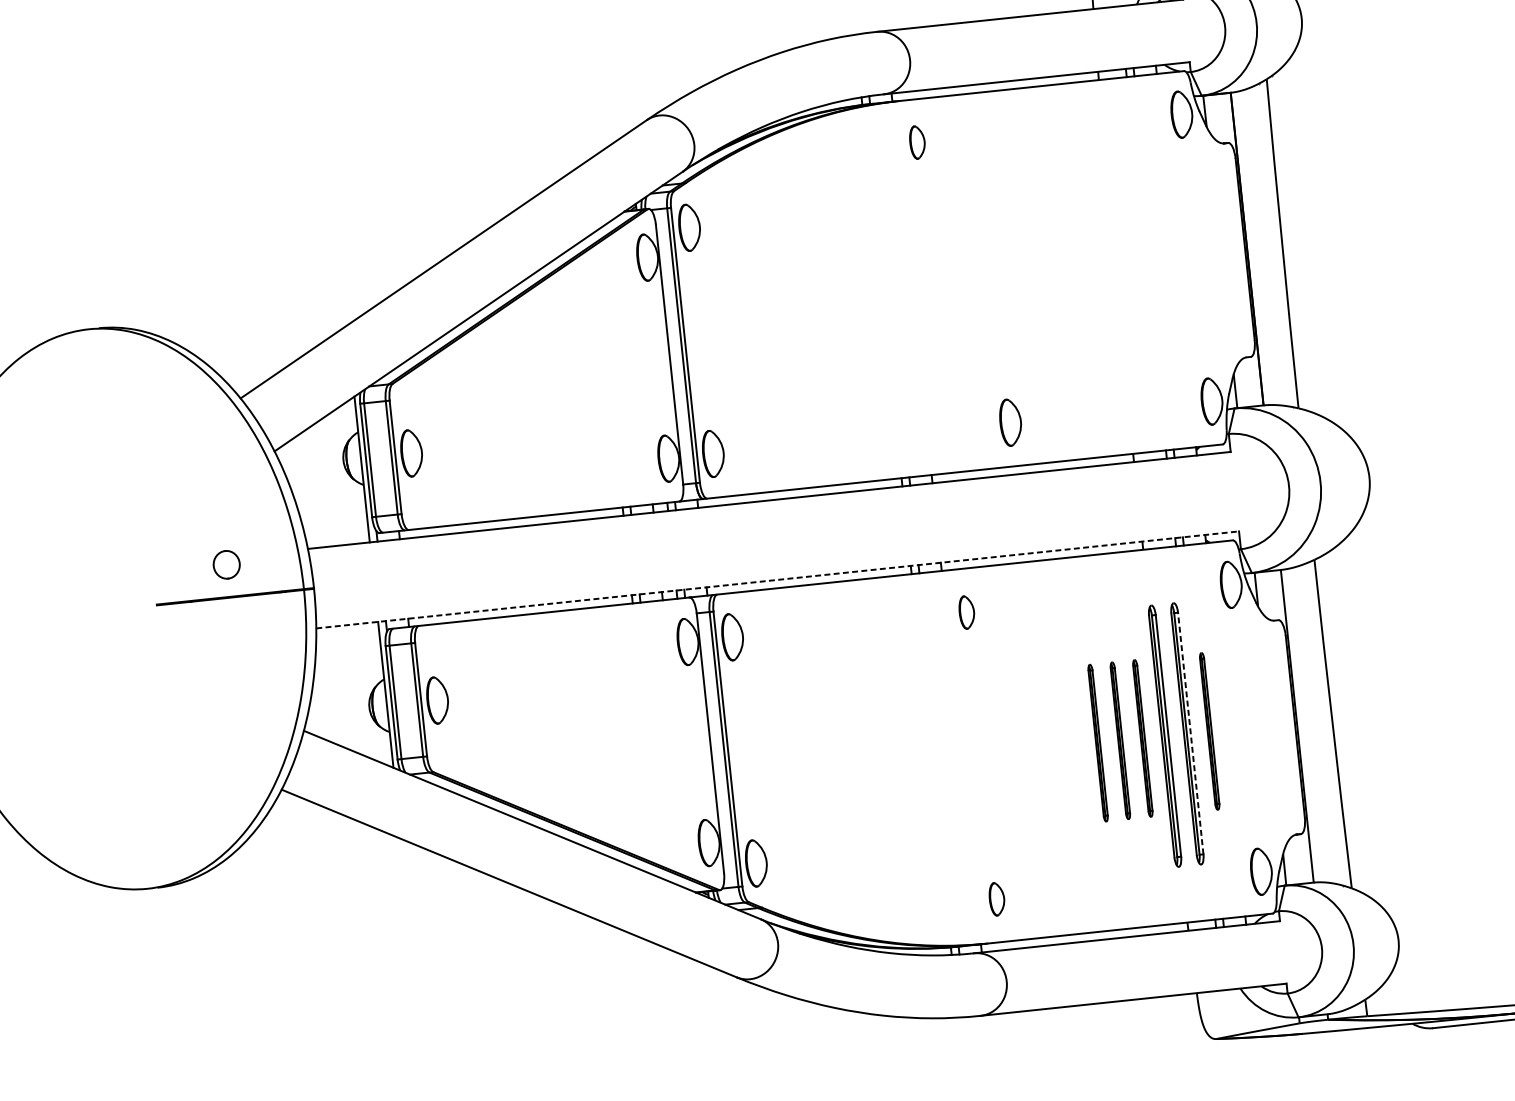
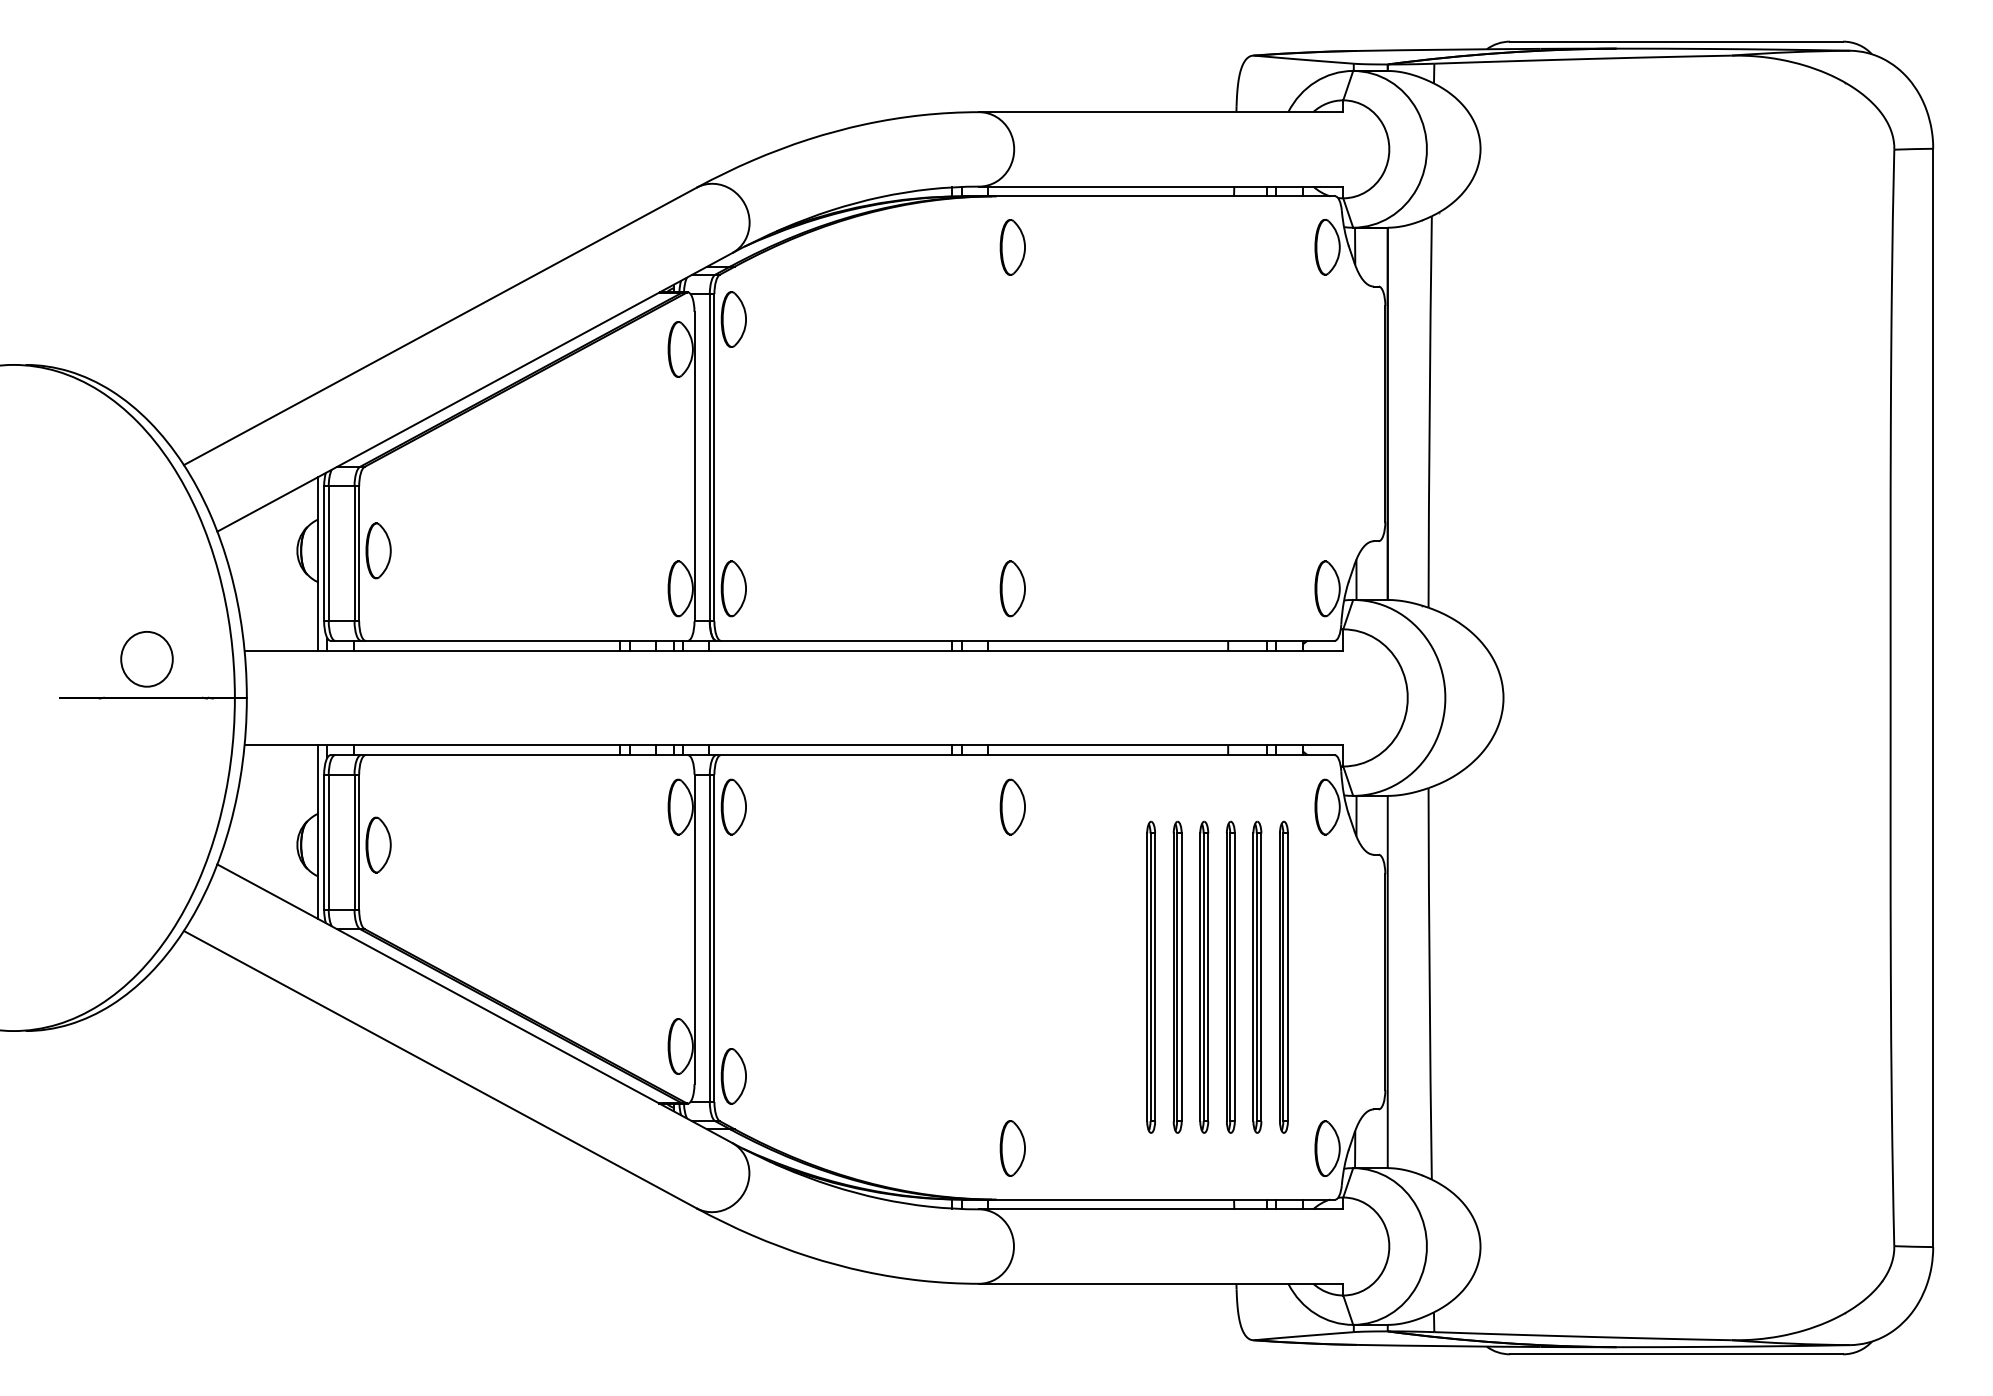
part: (917, 142) -> (1012, 247), size x1.43
part: (1010, 422) -> (1012, 588), moved
part: (226, 564) -> (146, 659), size x1.67
line: (778, 580) -> (794, 745), dashed -> solid
part: (966, 612) -> (1012, 806), size x1.43
part: (1209, 730) -> (1283, 976), size x1.67
line: (1190, 733) -> (1261, 977), dashed -> solid
part: (1142, 737) -> (1204, 976), size x1.67
part: (1120, 740) -> (1177, 976), size x1.67
part: (1097, 742) -> (1150, 976), size x1.67
part: (996, 899) -> (1012, 1148), size x1.43

